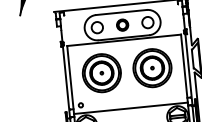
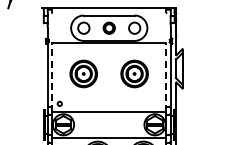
part: (152, 67) -> (134, 73), size x0.7
line: (184, 68) -> (166, 77), solid -> dashed
part: (101, 72) -> (83, 73), size x0.7
line: (71, 79) -> (52, 77), solid -> dashed

